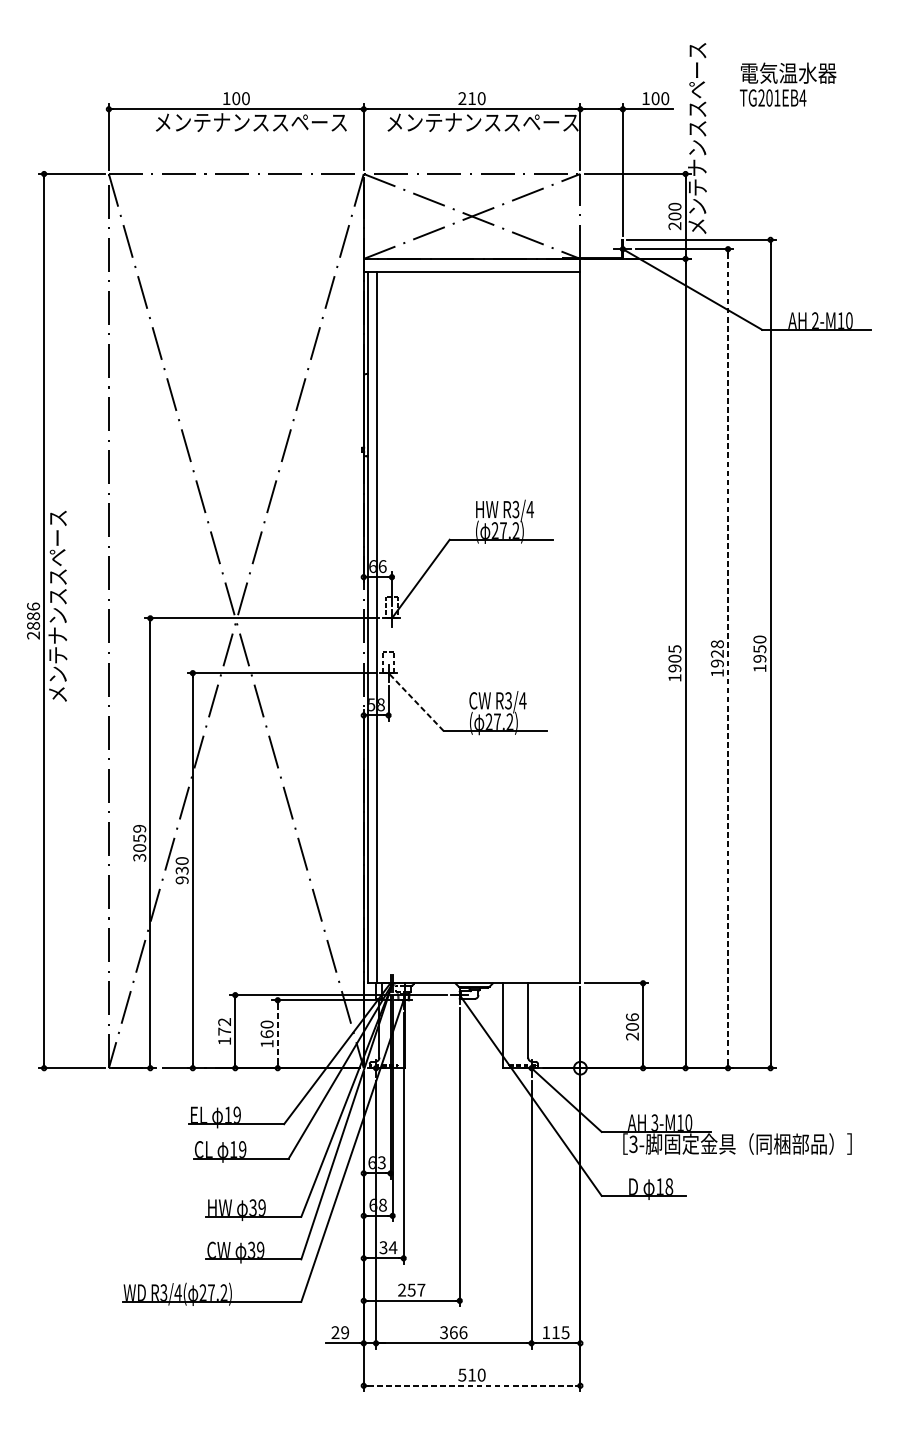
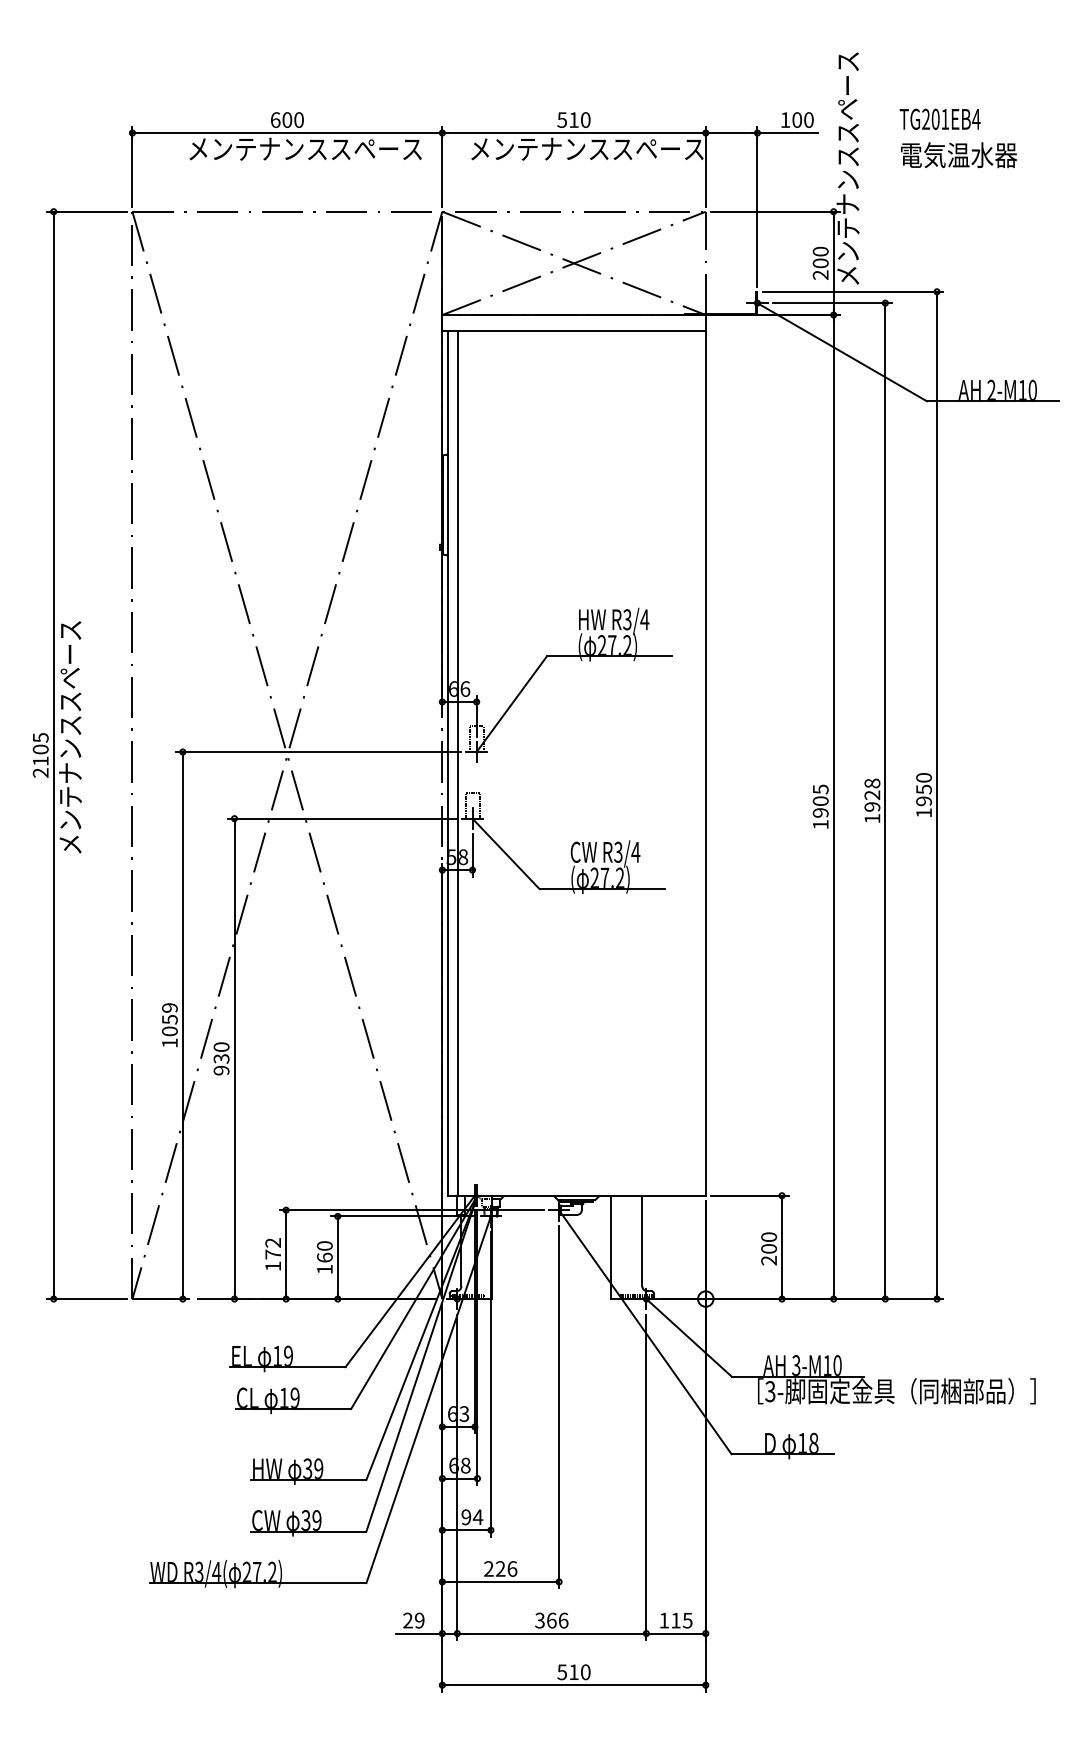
text: (789, 73) -> (959, 155), moved
text: (226, 98) -> (275, 120), 100 -> 600
text: (462, 98) -> (562, 120), 210 -> 510
text: (33, 616) -> (40, 749), 2886 -> 2105
line: (728, 659) -> (885, 801), dashed -> solid
line: (416, 701) -> (506, 853), dashed -> solid
text: (139, 858) -> (169, 1043), 3059 -> 1059
text: (631, 1016) -> (768, 1236), 206 -> 200
line: (277, 1034) -> (337, 1257), dashed -> solid
text: (383, 1247) -> (466, 1517), 34 -> 94
text: (416, 1289) -> (506, 1568), 257 -> 226
line: (472, 1386) -> (574, 1685), dashed -> solid

